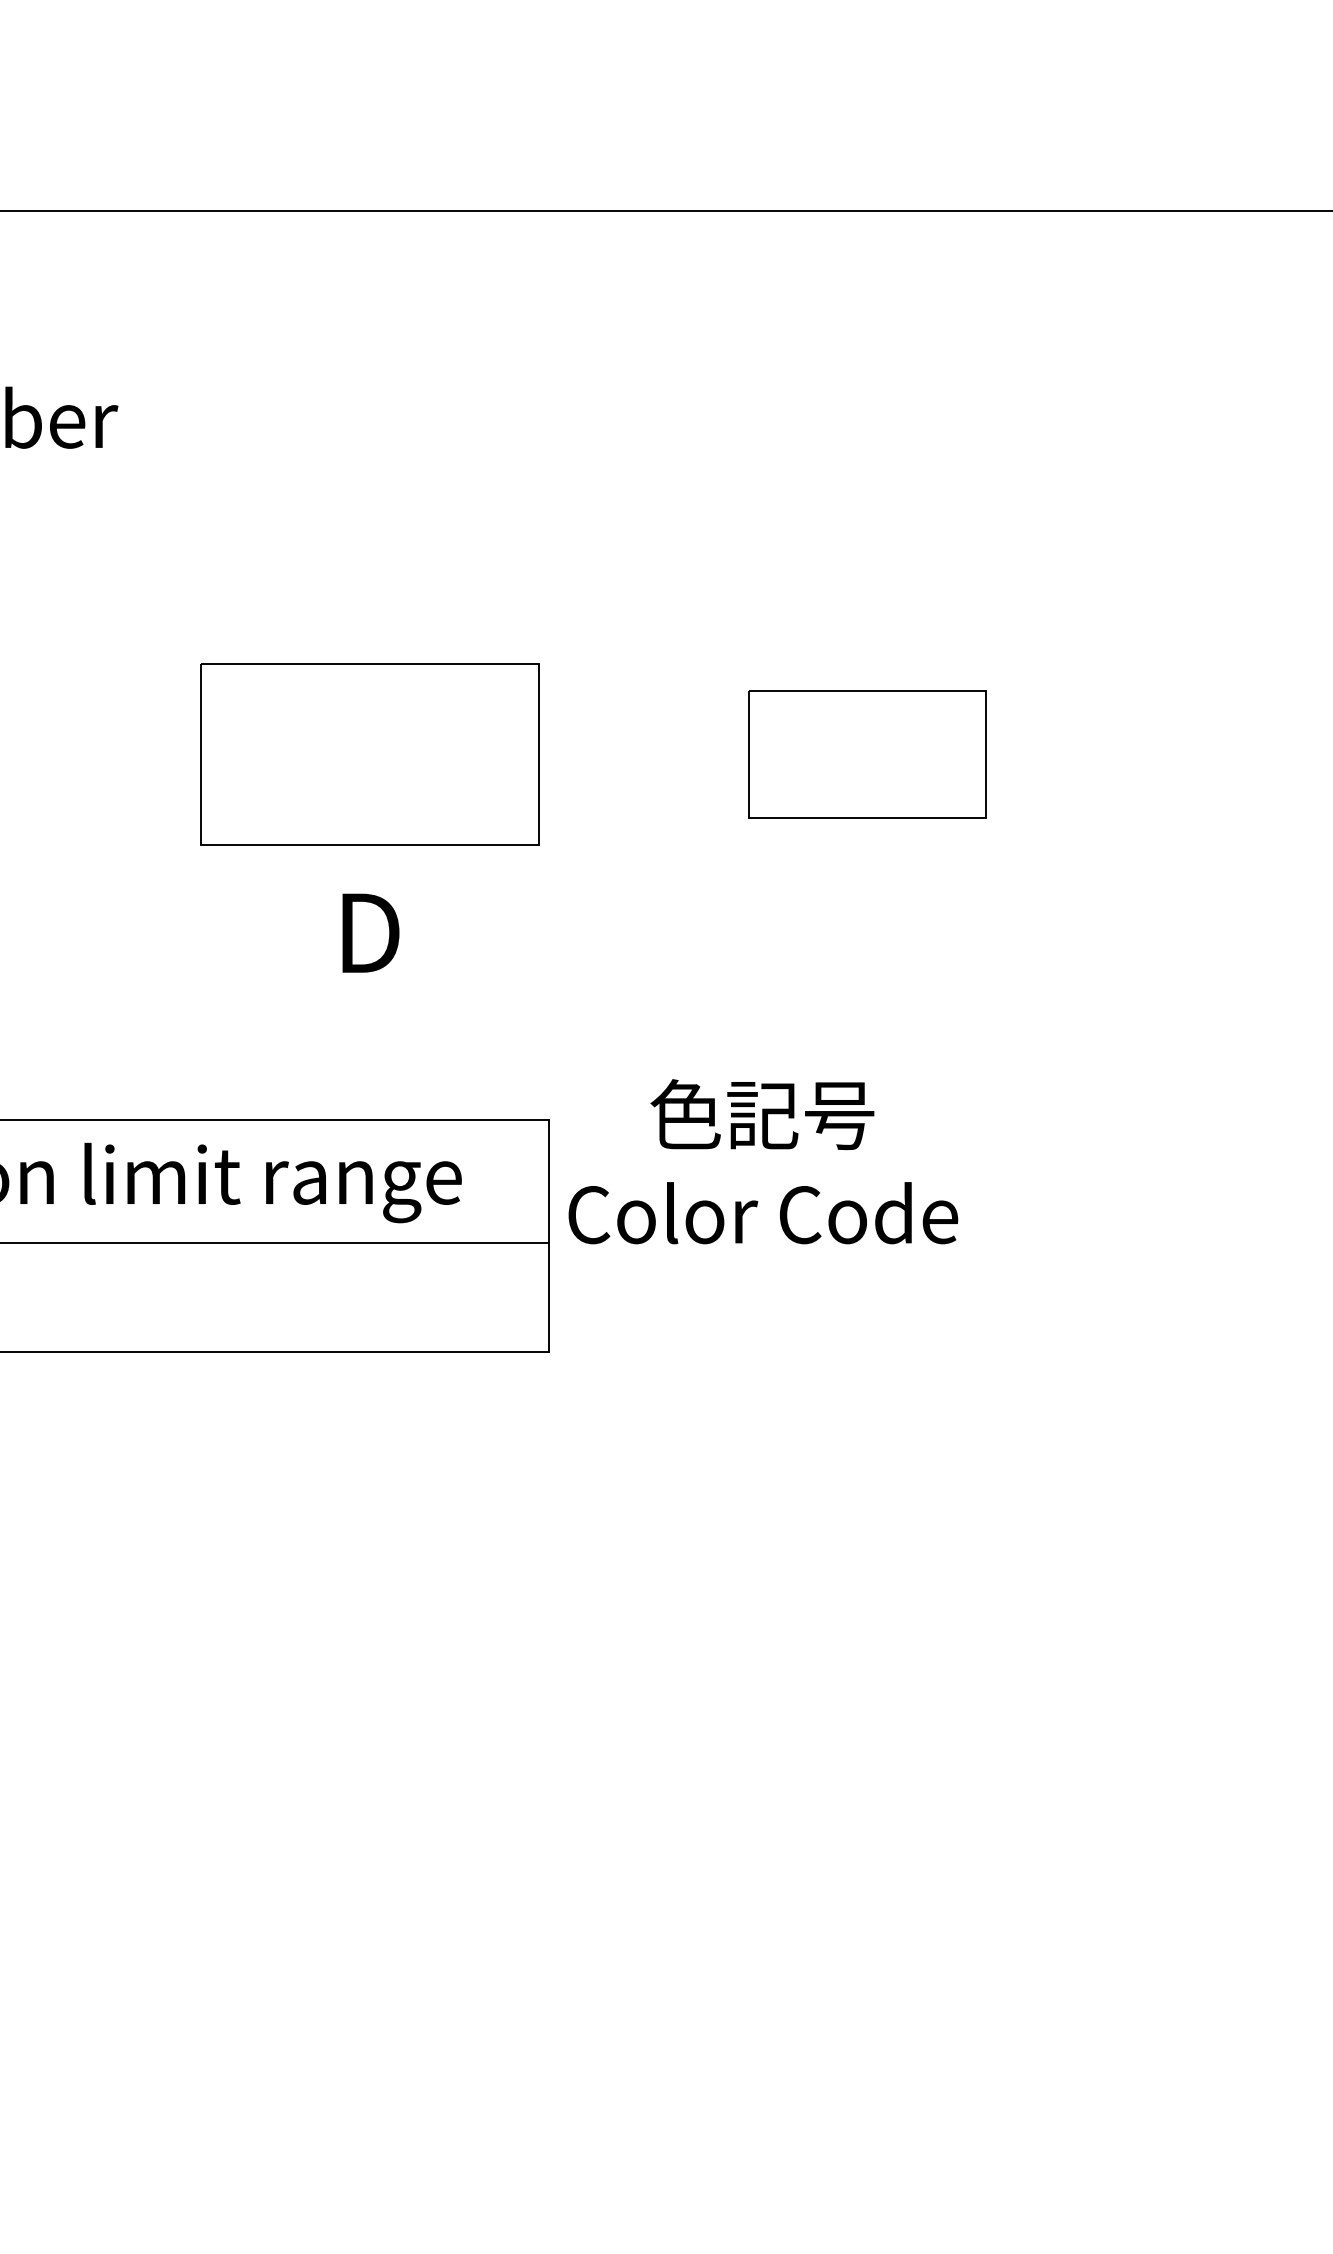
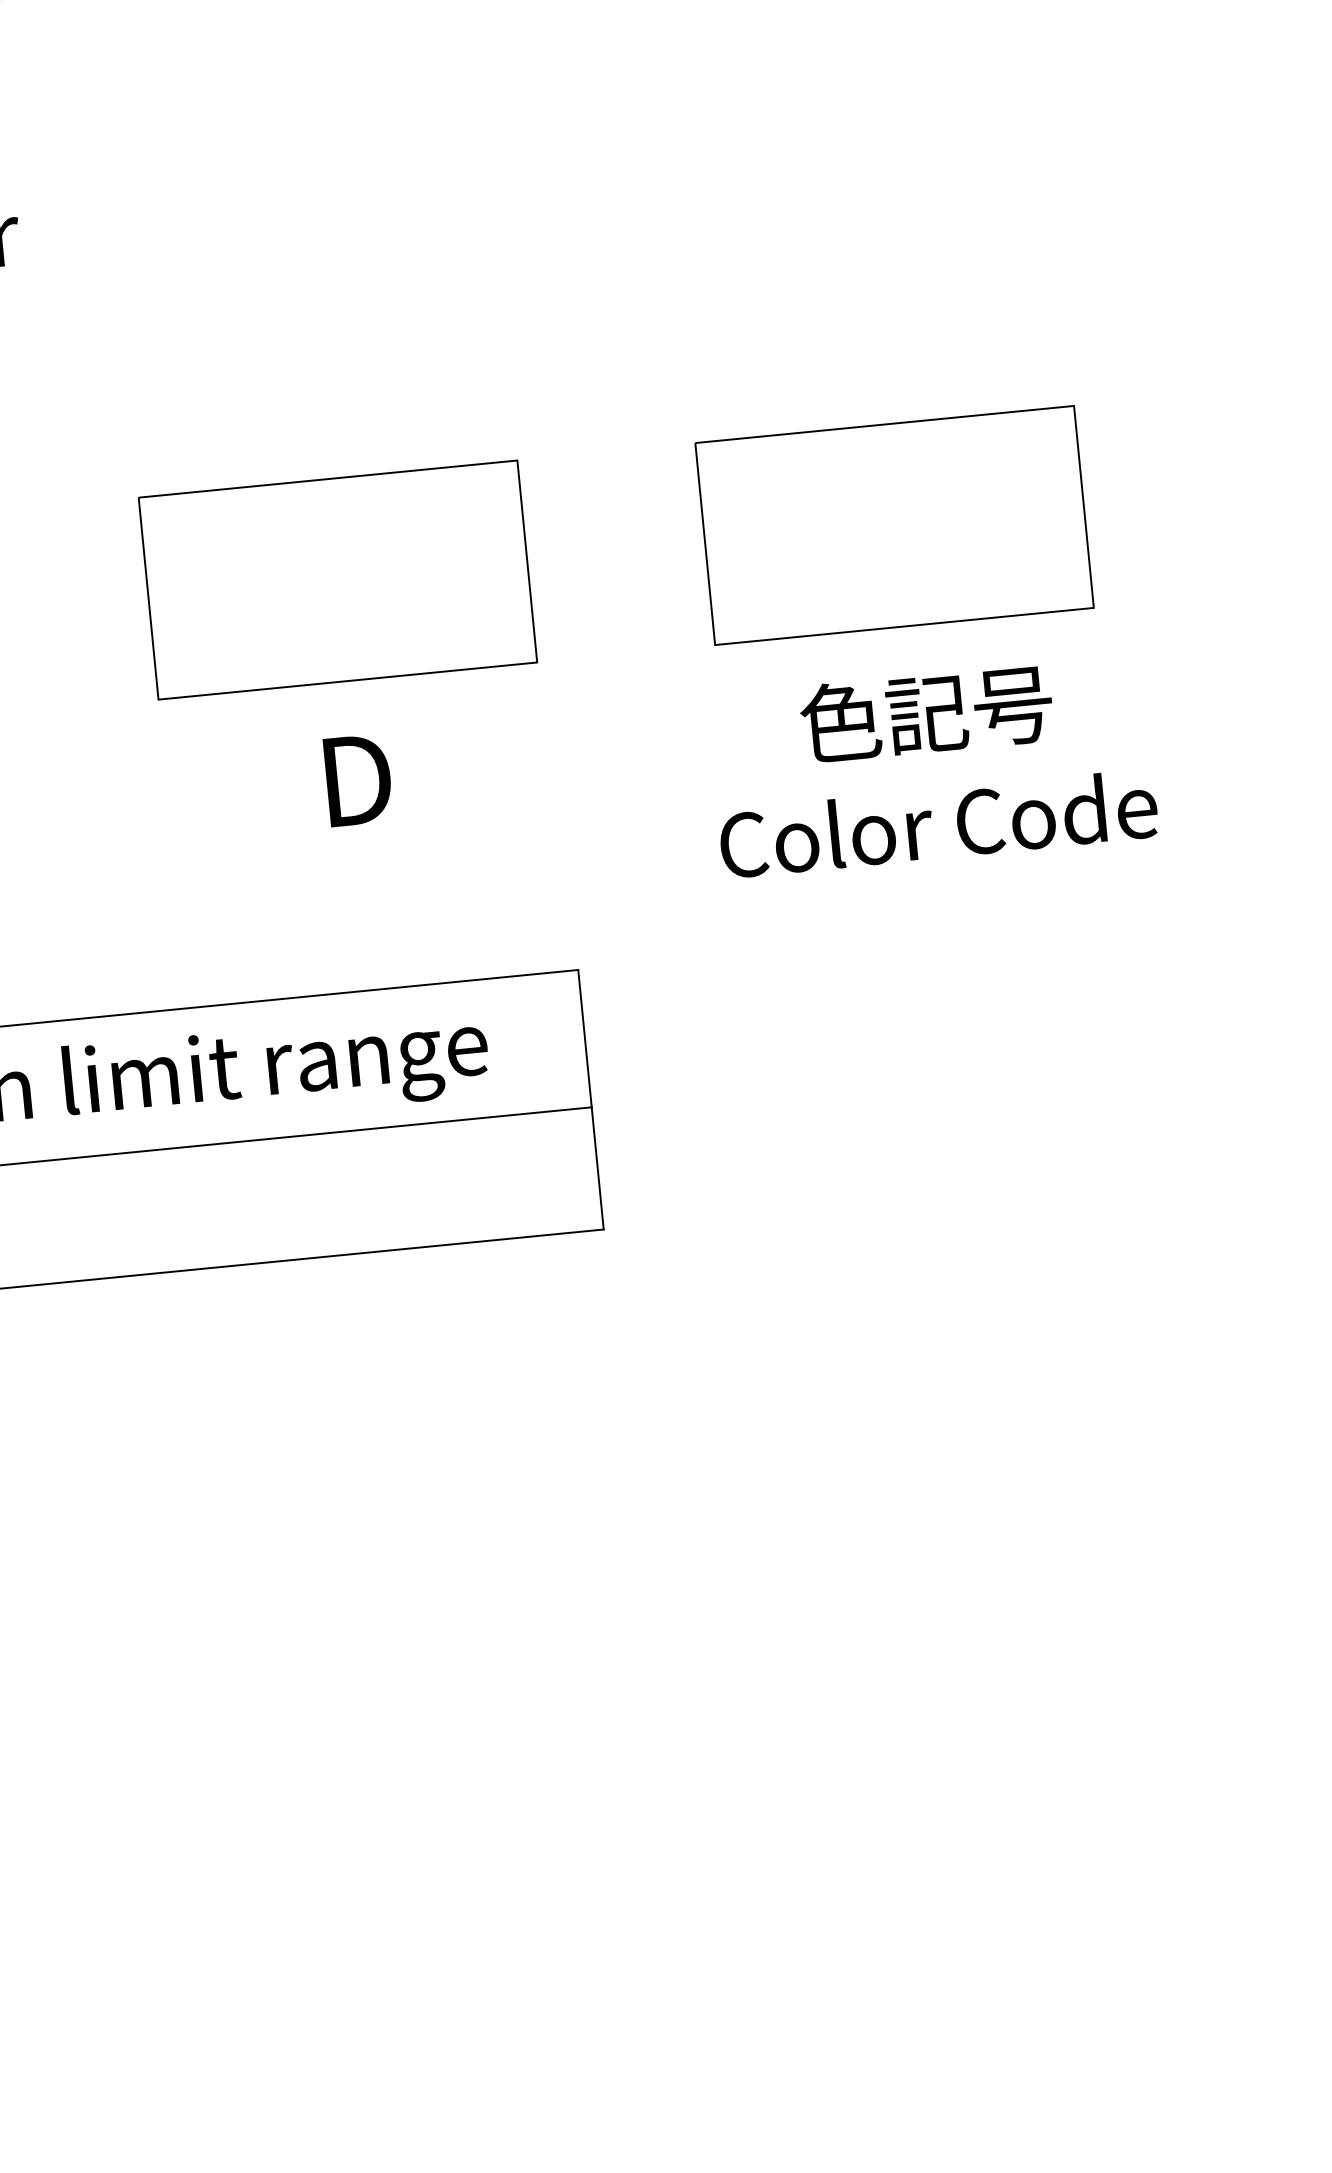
part: (866, 754) -> (893, 525), size x1.43
text: (763, 1161) -> (933, 766), moved

